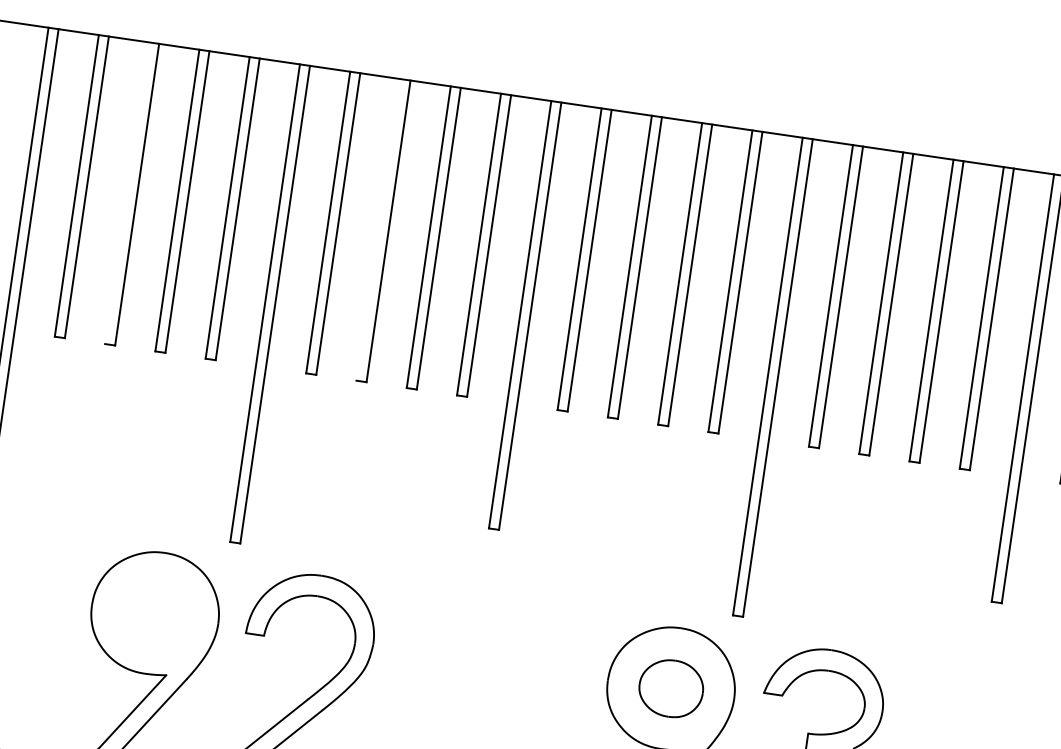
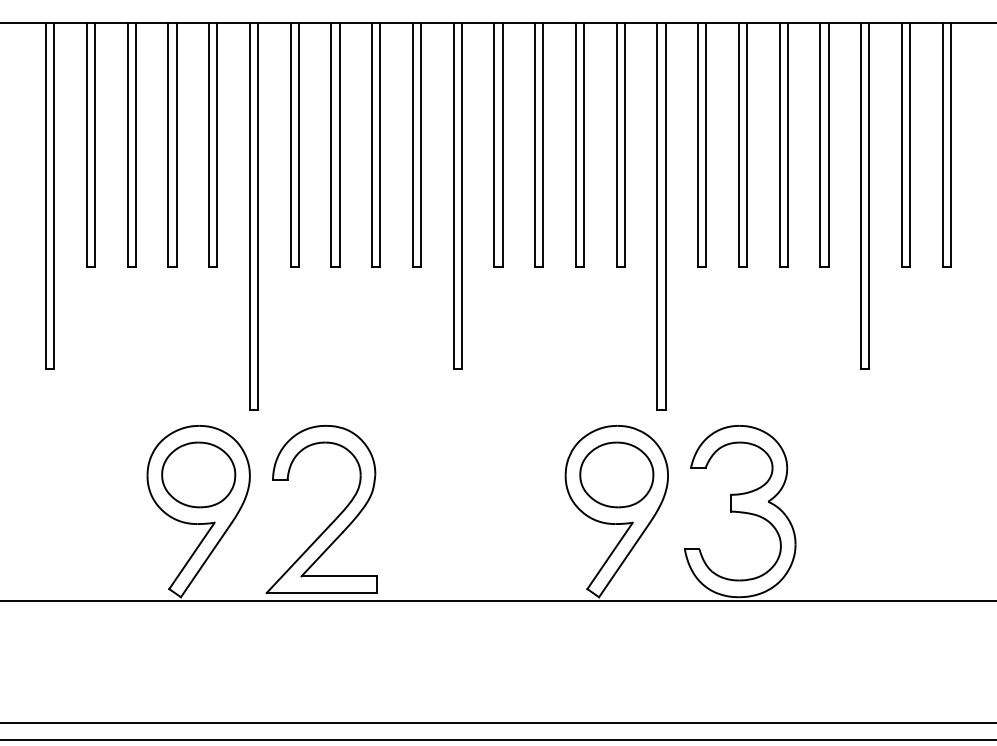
line: (126, 192) -> (127, 144), added
line: (378, 229) -> (331, 144), added
part: (155, 612) -> (198, 474), added
part: (670, 687) -> (616, 474), size x1.43

